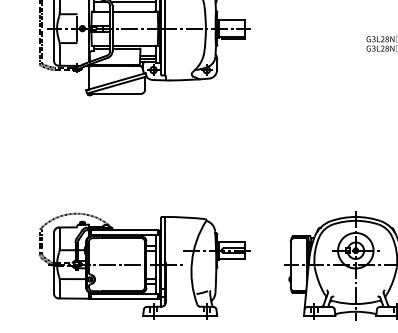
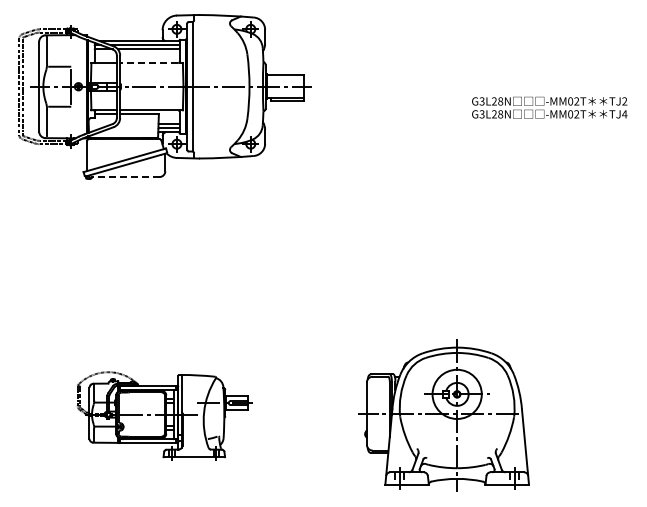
line: (133, 11) -> (149, 63), solid -> dashed
line: (116, 94) -> (125, 177), solid -> dashed
part: (144, 265) -> (164, 415), size x0.6

